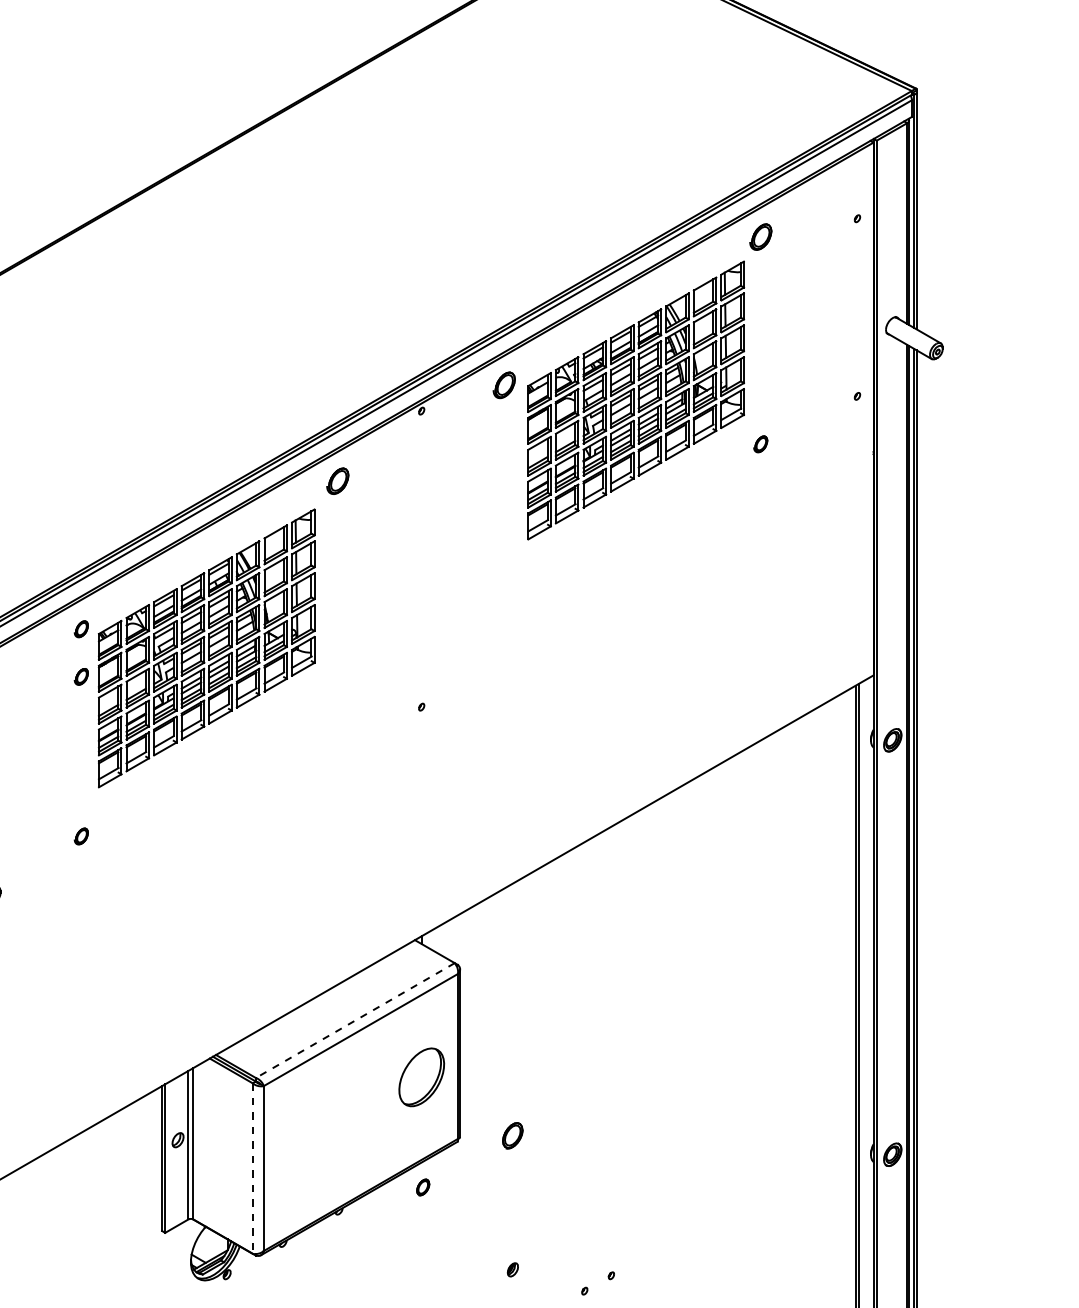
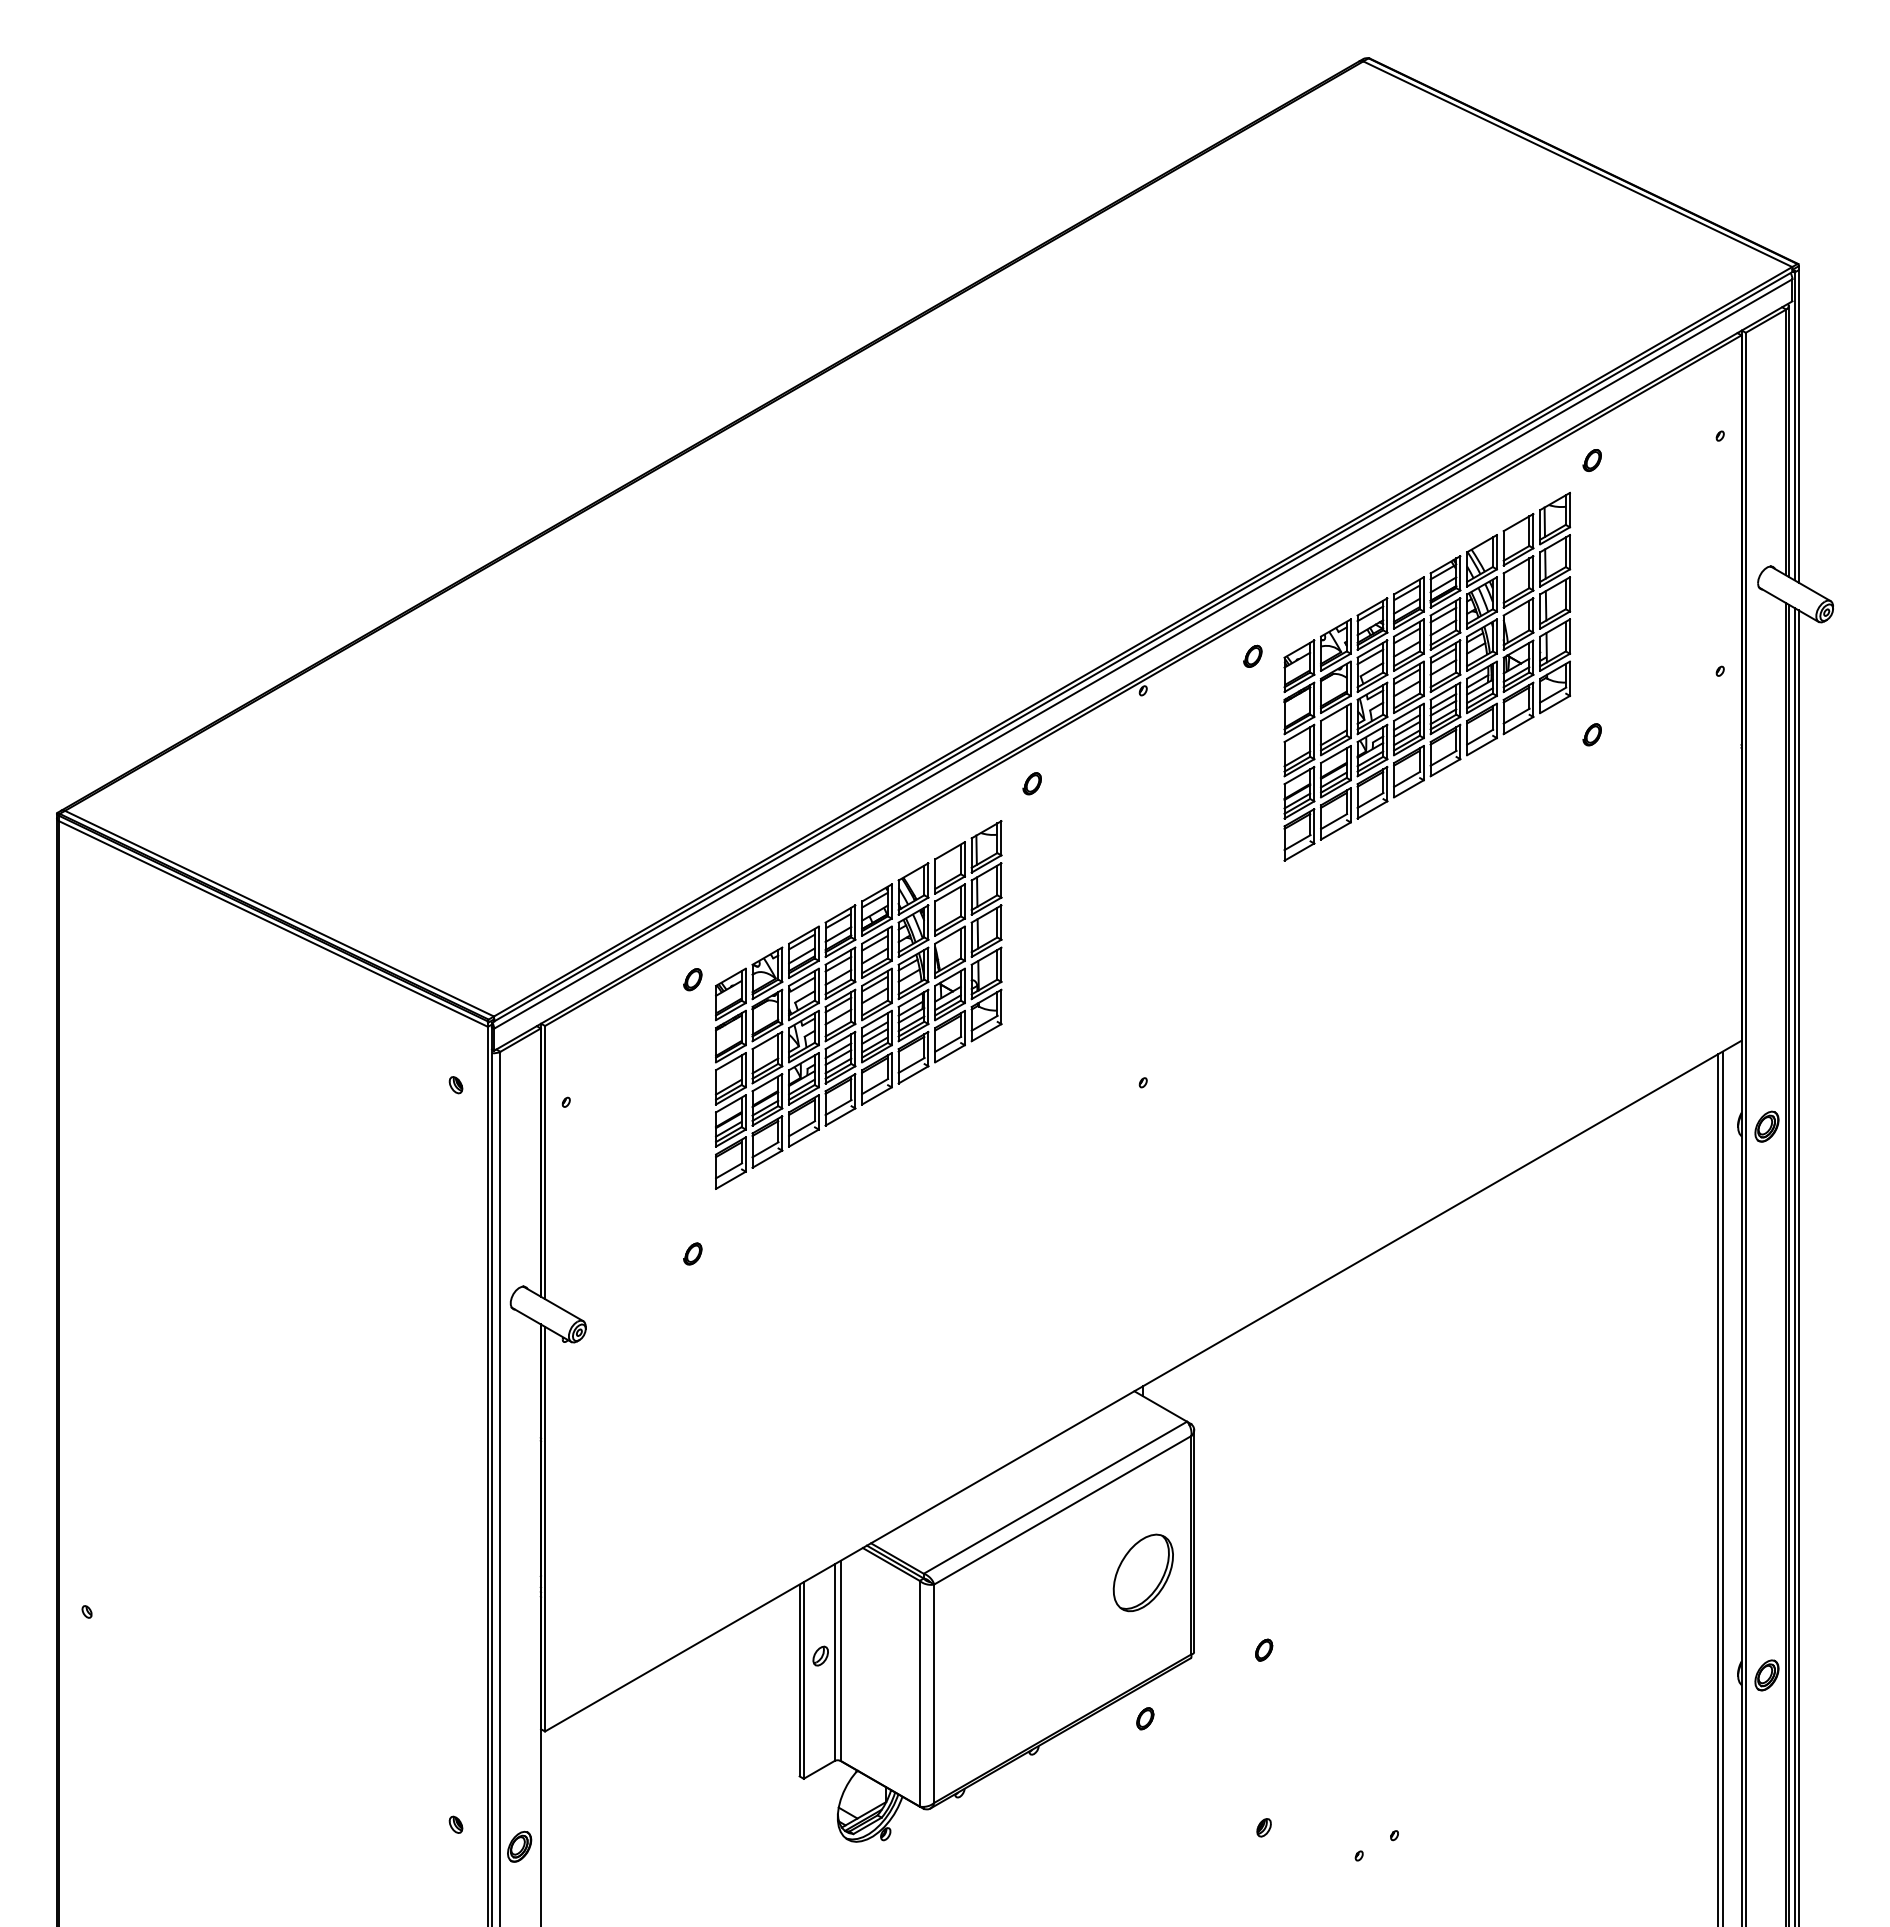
part: (760, 237) -> (1591, 460), size x0.62
part: (504, 384) -> (1252, 655), size x0.62
part: (337, 481) -> (1031, 783), size x0.62
part: (81, 676) -> (692, 1042), removed
line: (355, 1020) -> (1055, 1497), dashed -> solid
part: (513, 1135) -> (1264, 1649), size x0.62
line: (252, 1168) -> (919, 1693), dashed -> solid

